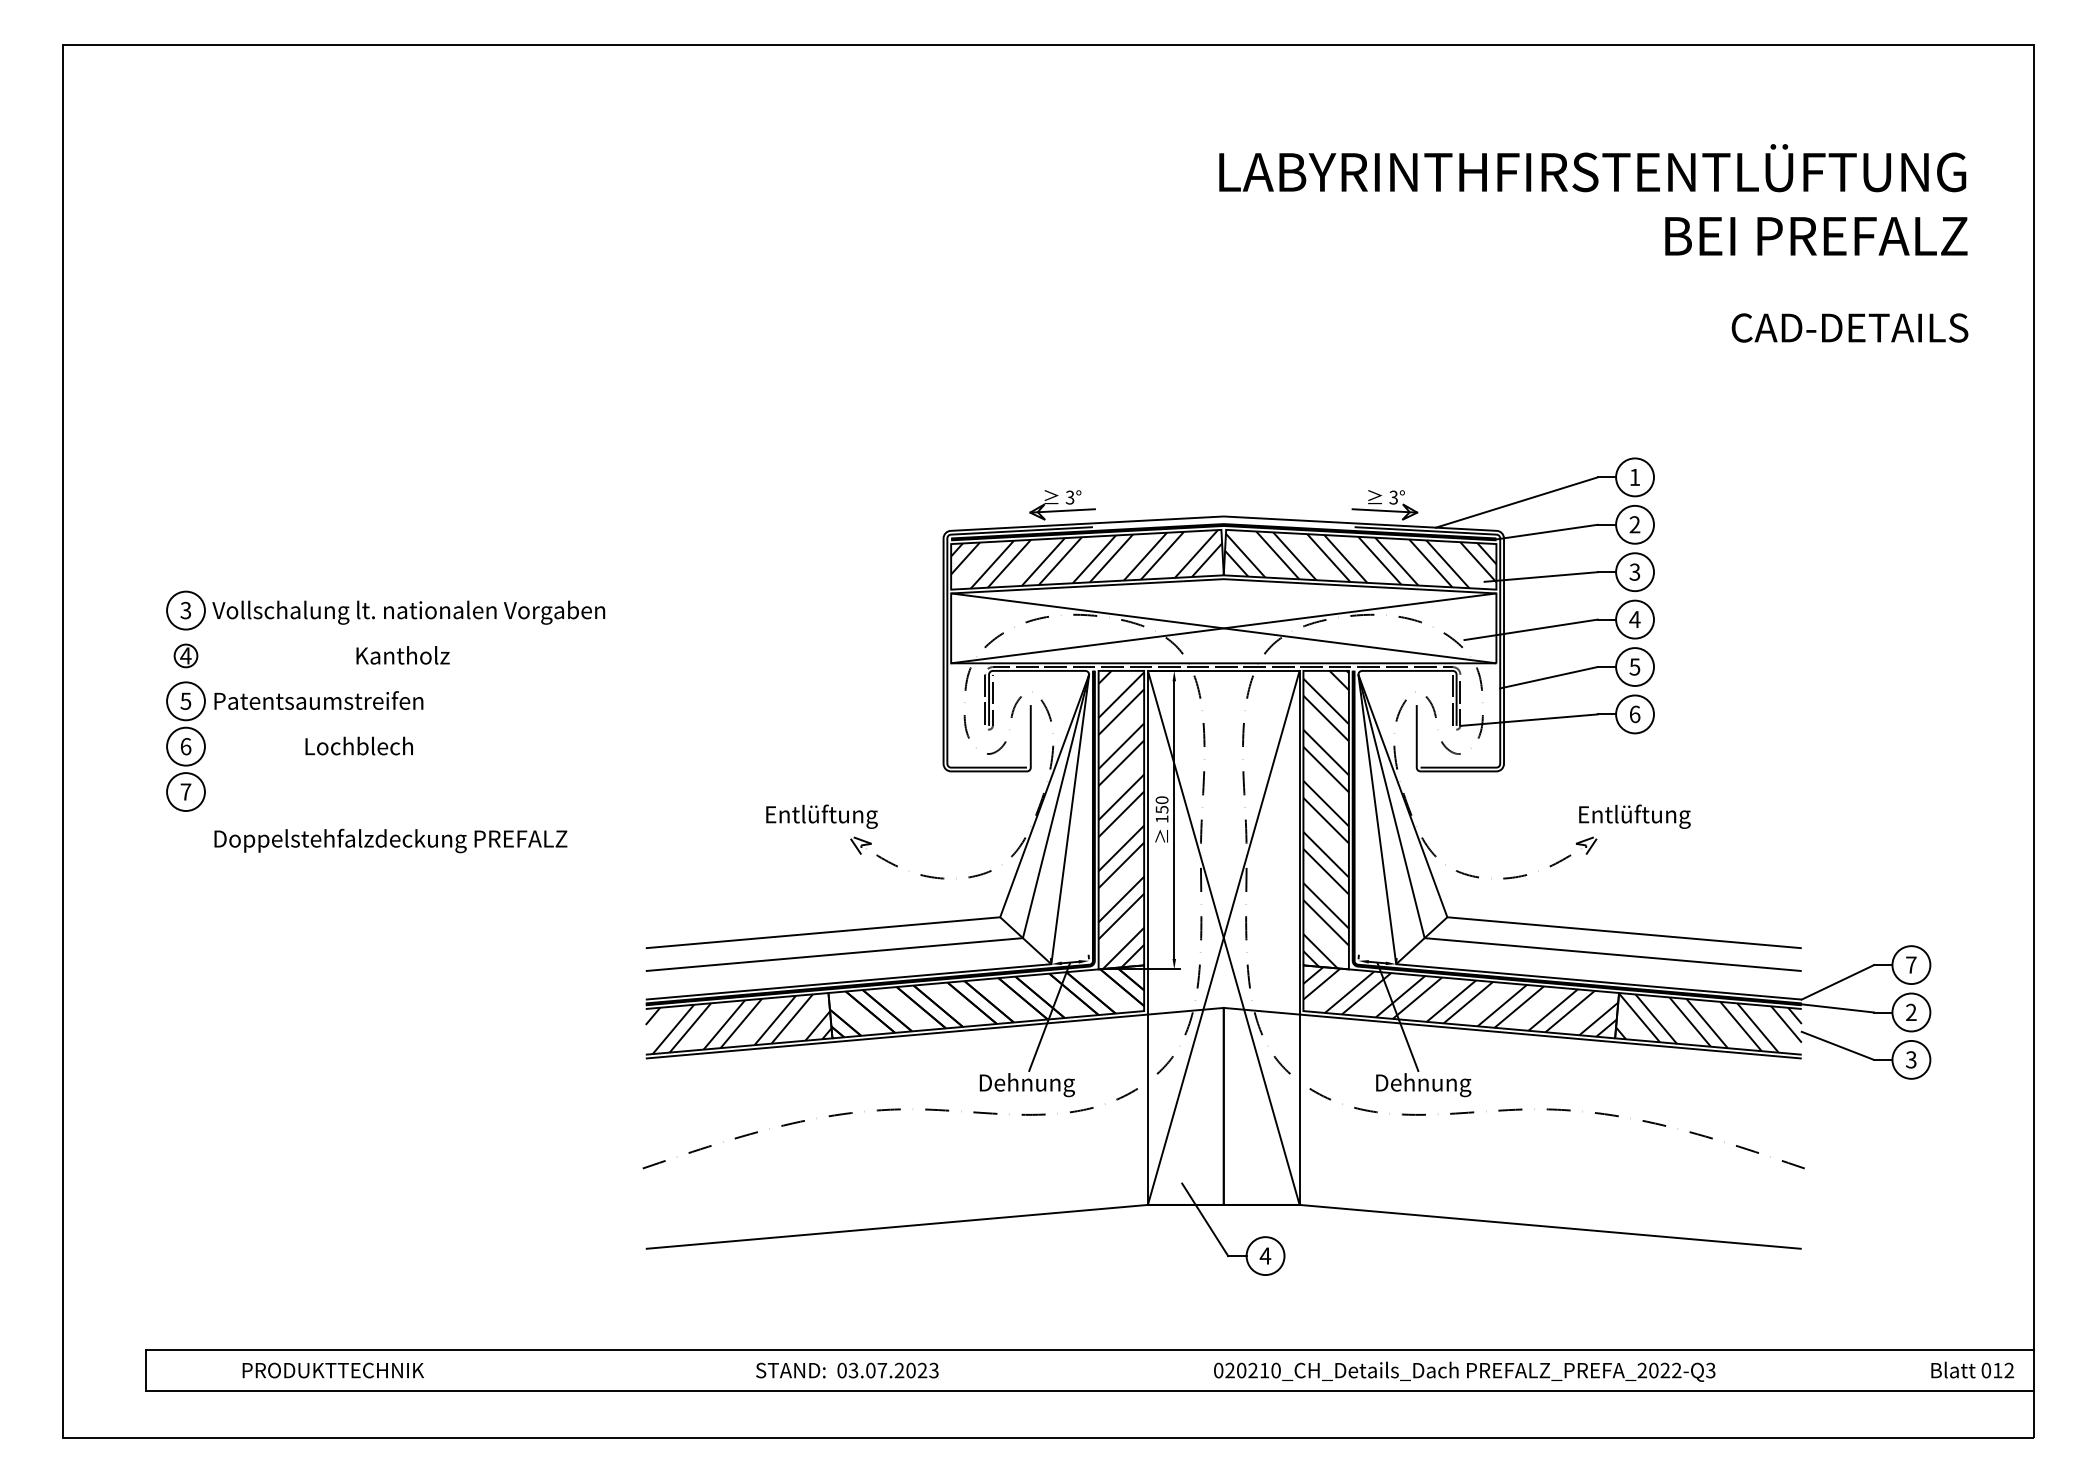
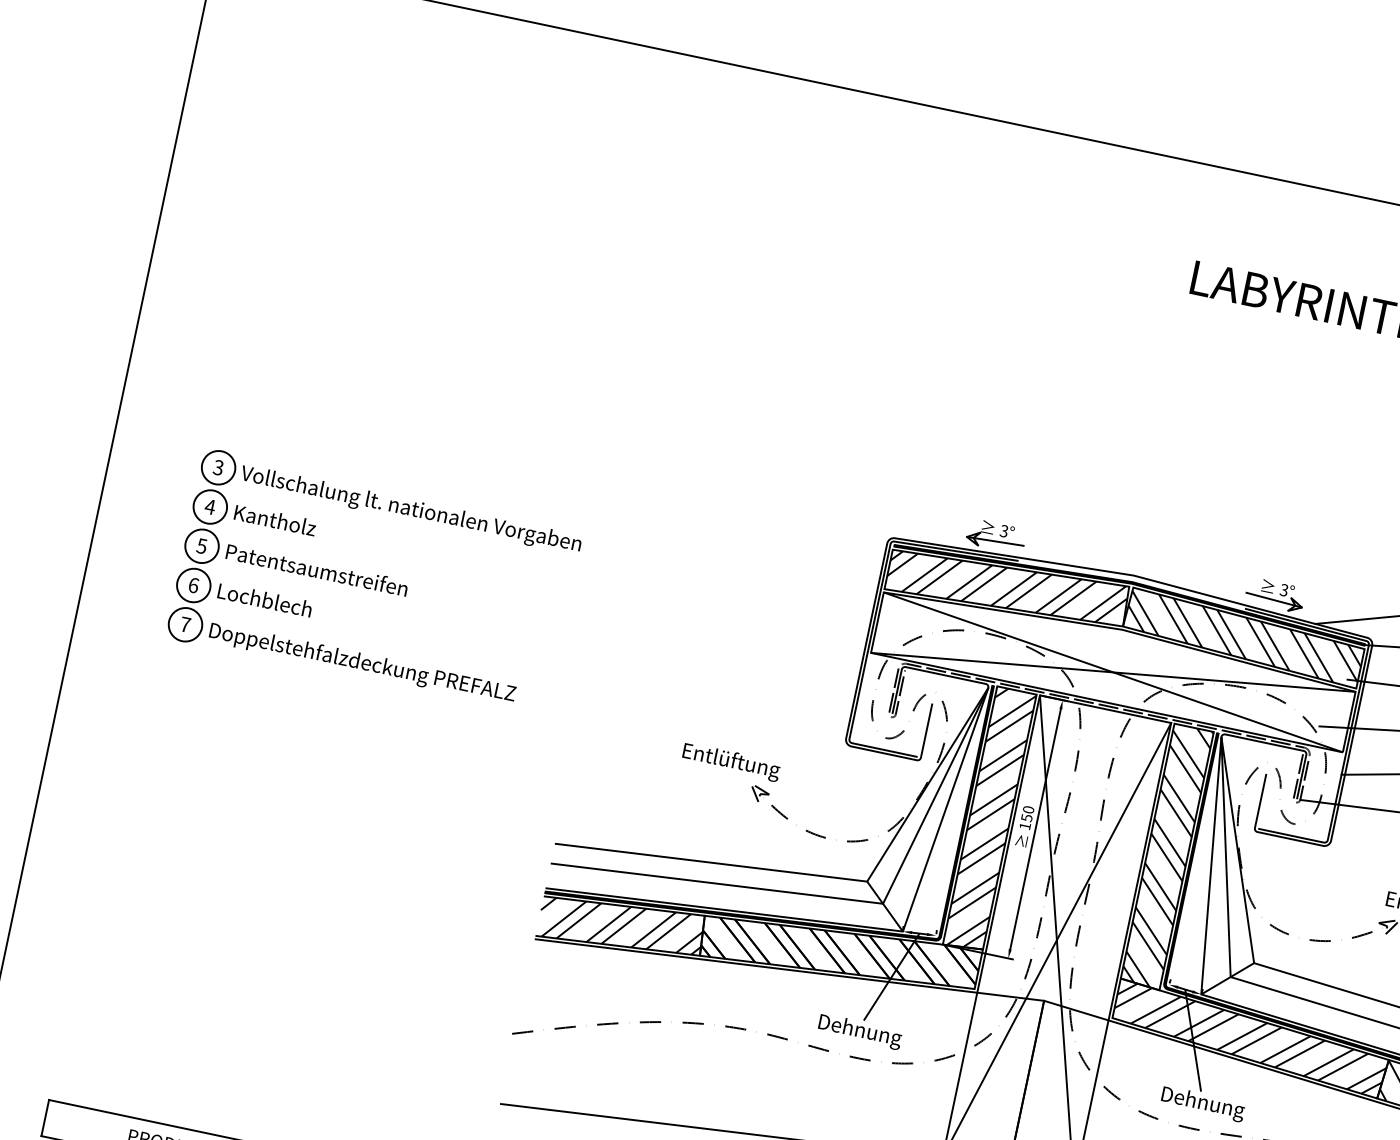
circle: (185, 655) -> (209, 506), size x1.67
text: (402, 655) -> (274, 520), moved
text: (358, 745) -> (264, 599), moved
text: (390, 840) -> (362, 663), moved

